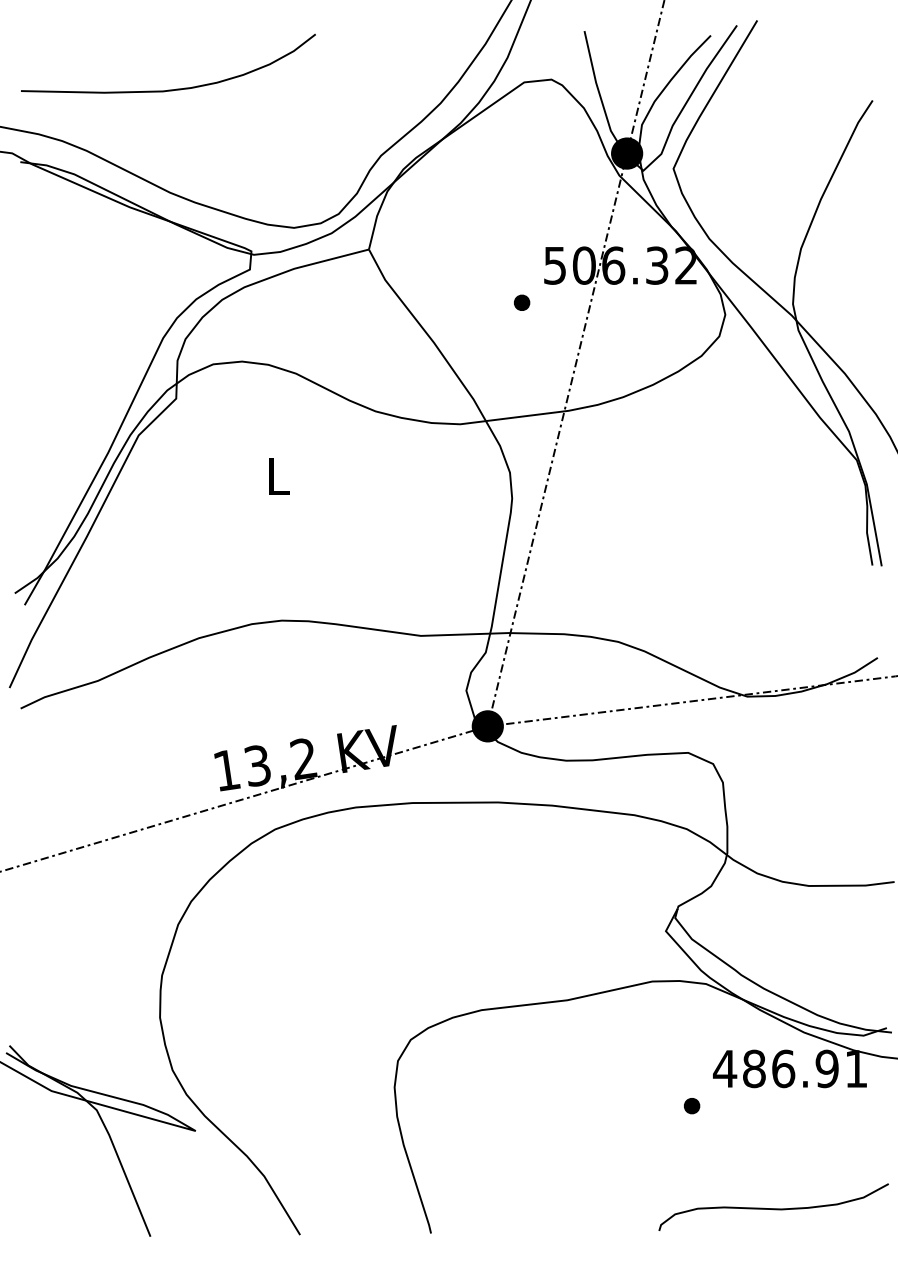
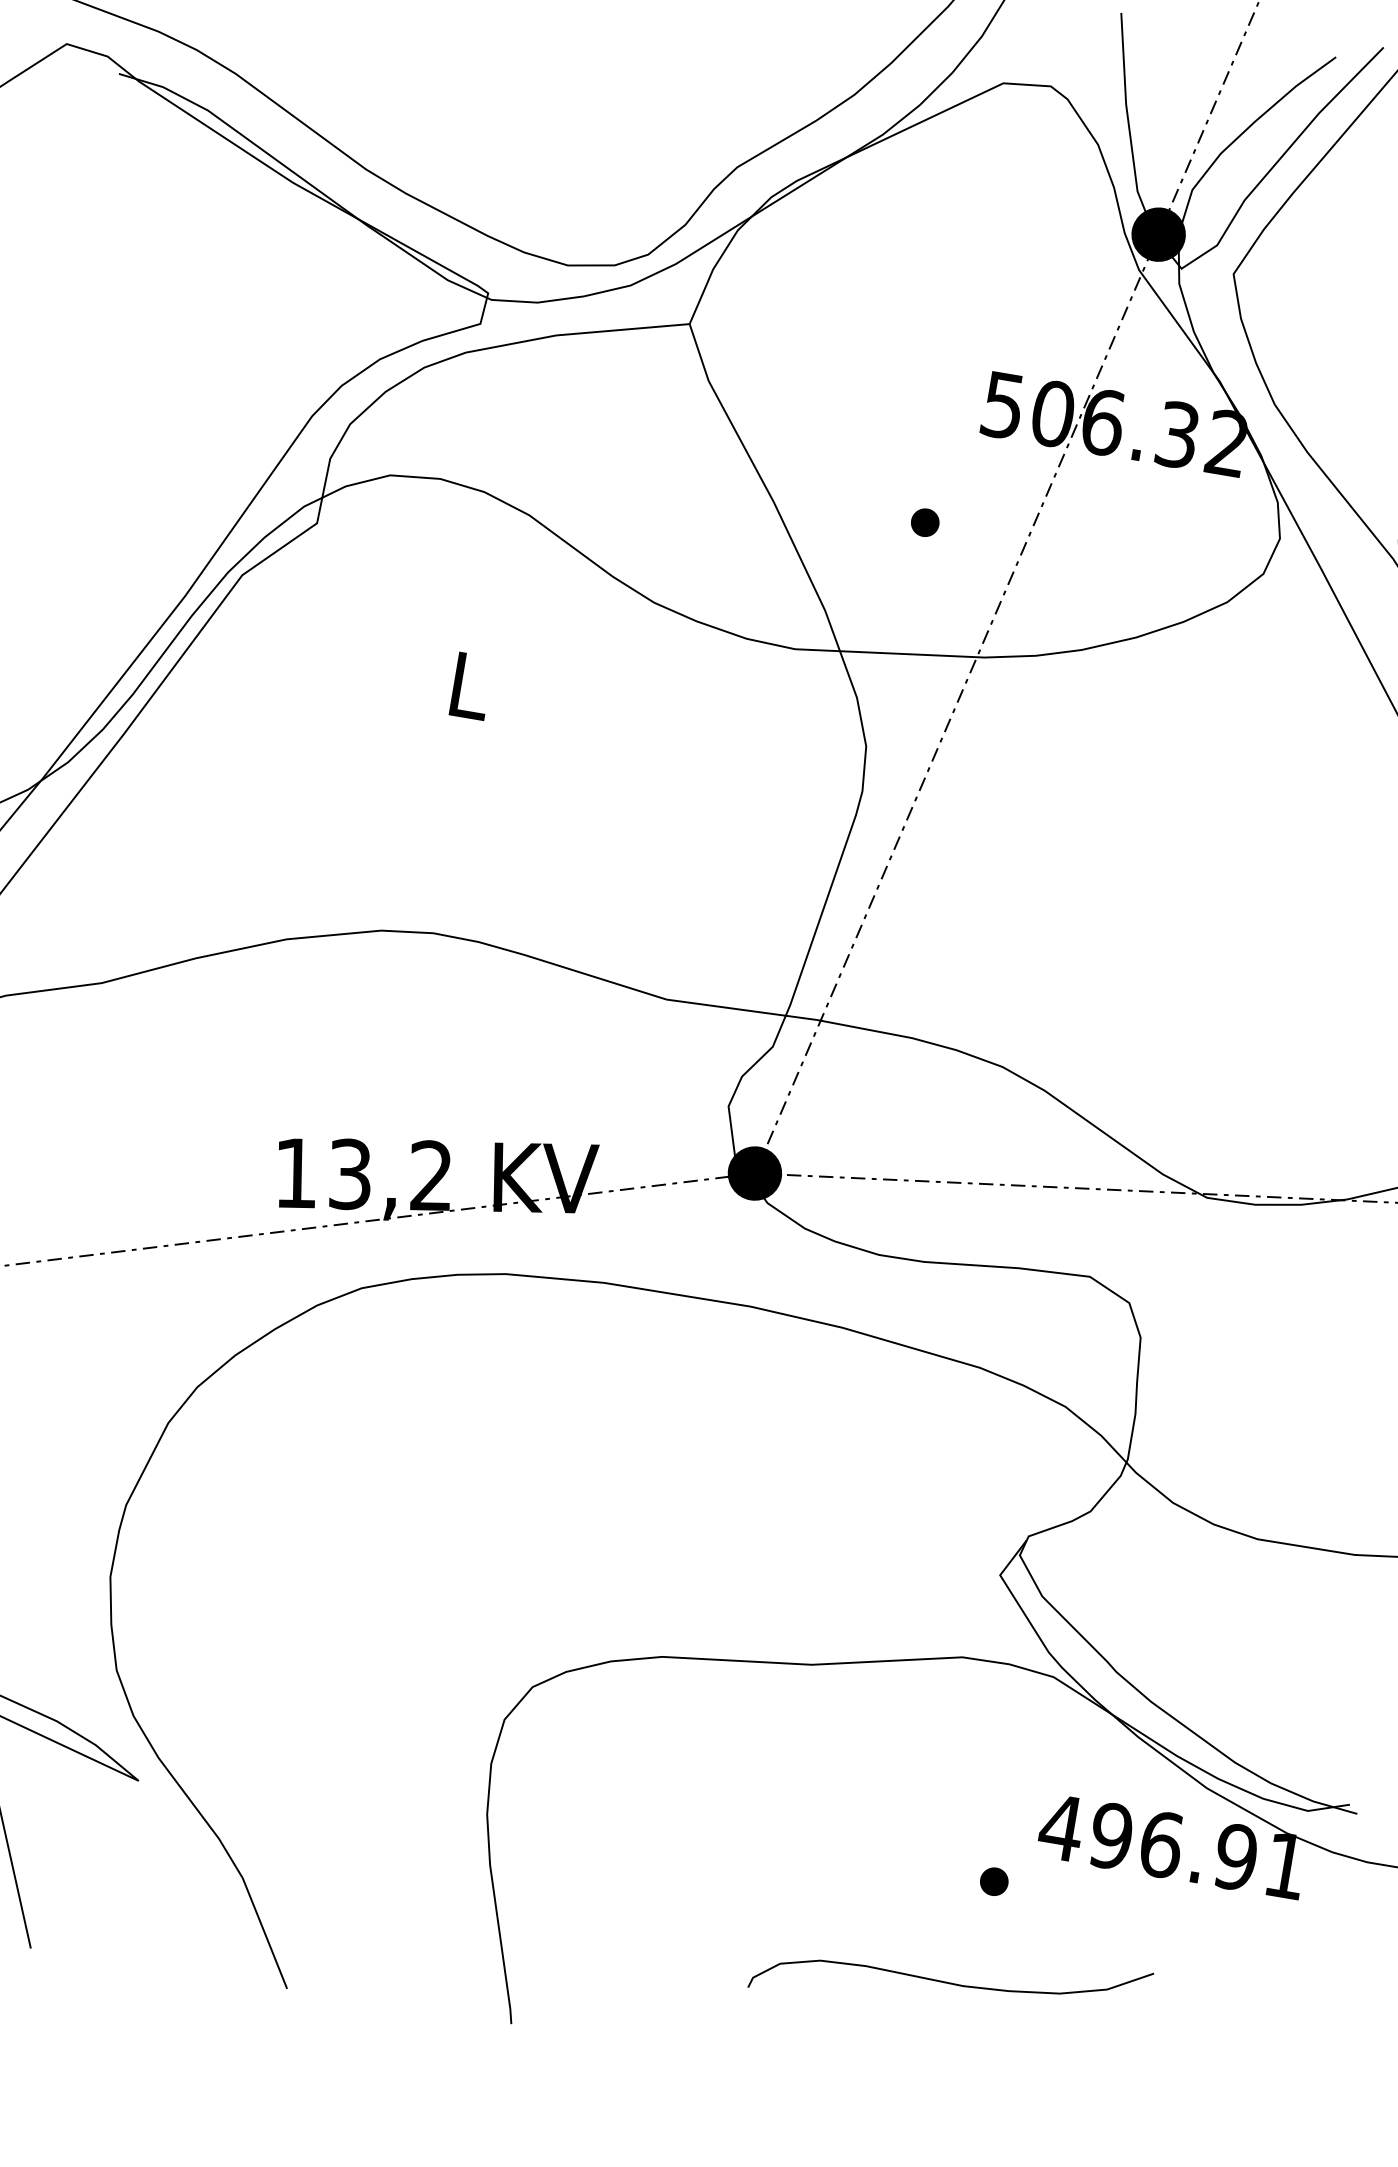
part: (522, 302) -> (926, 522), moved
text: (753, 1068) -> (1110, 1835), 486.91 -> 496.91
curve: (773, 1208) -> (949, 1982), moved

